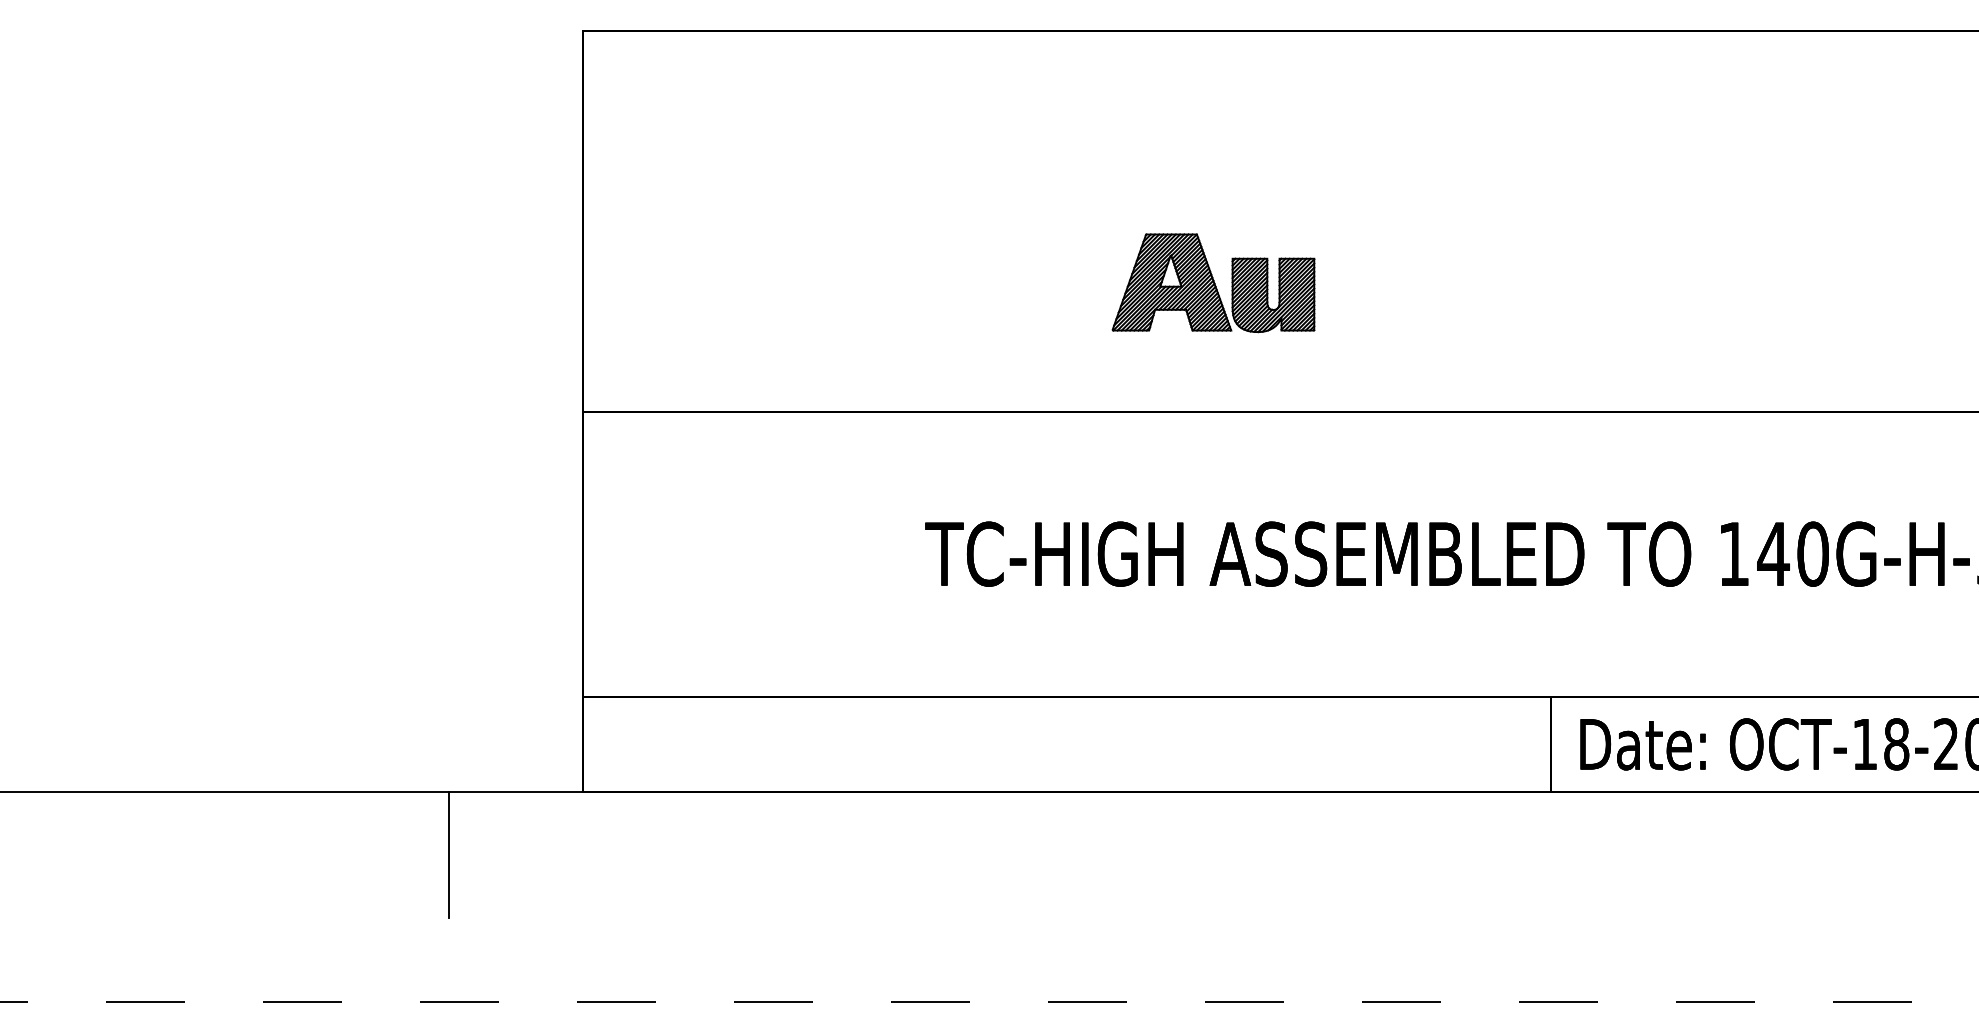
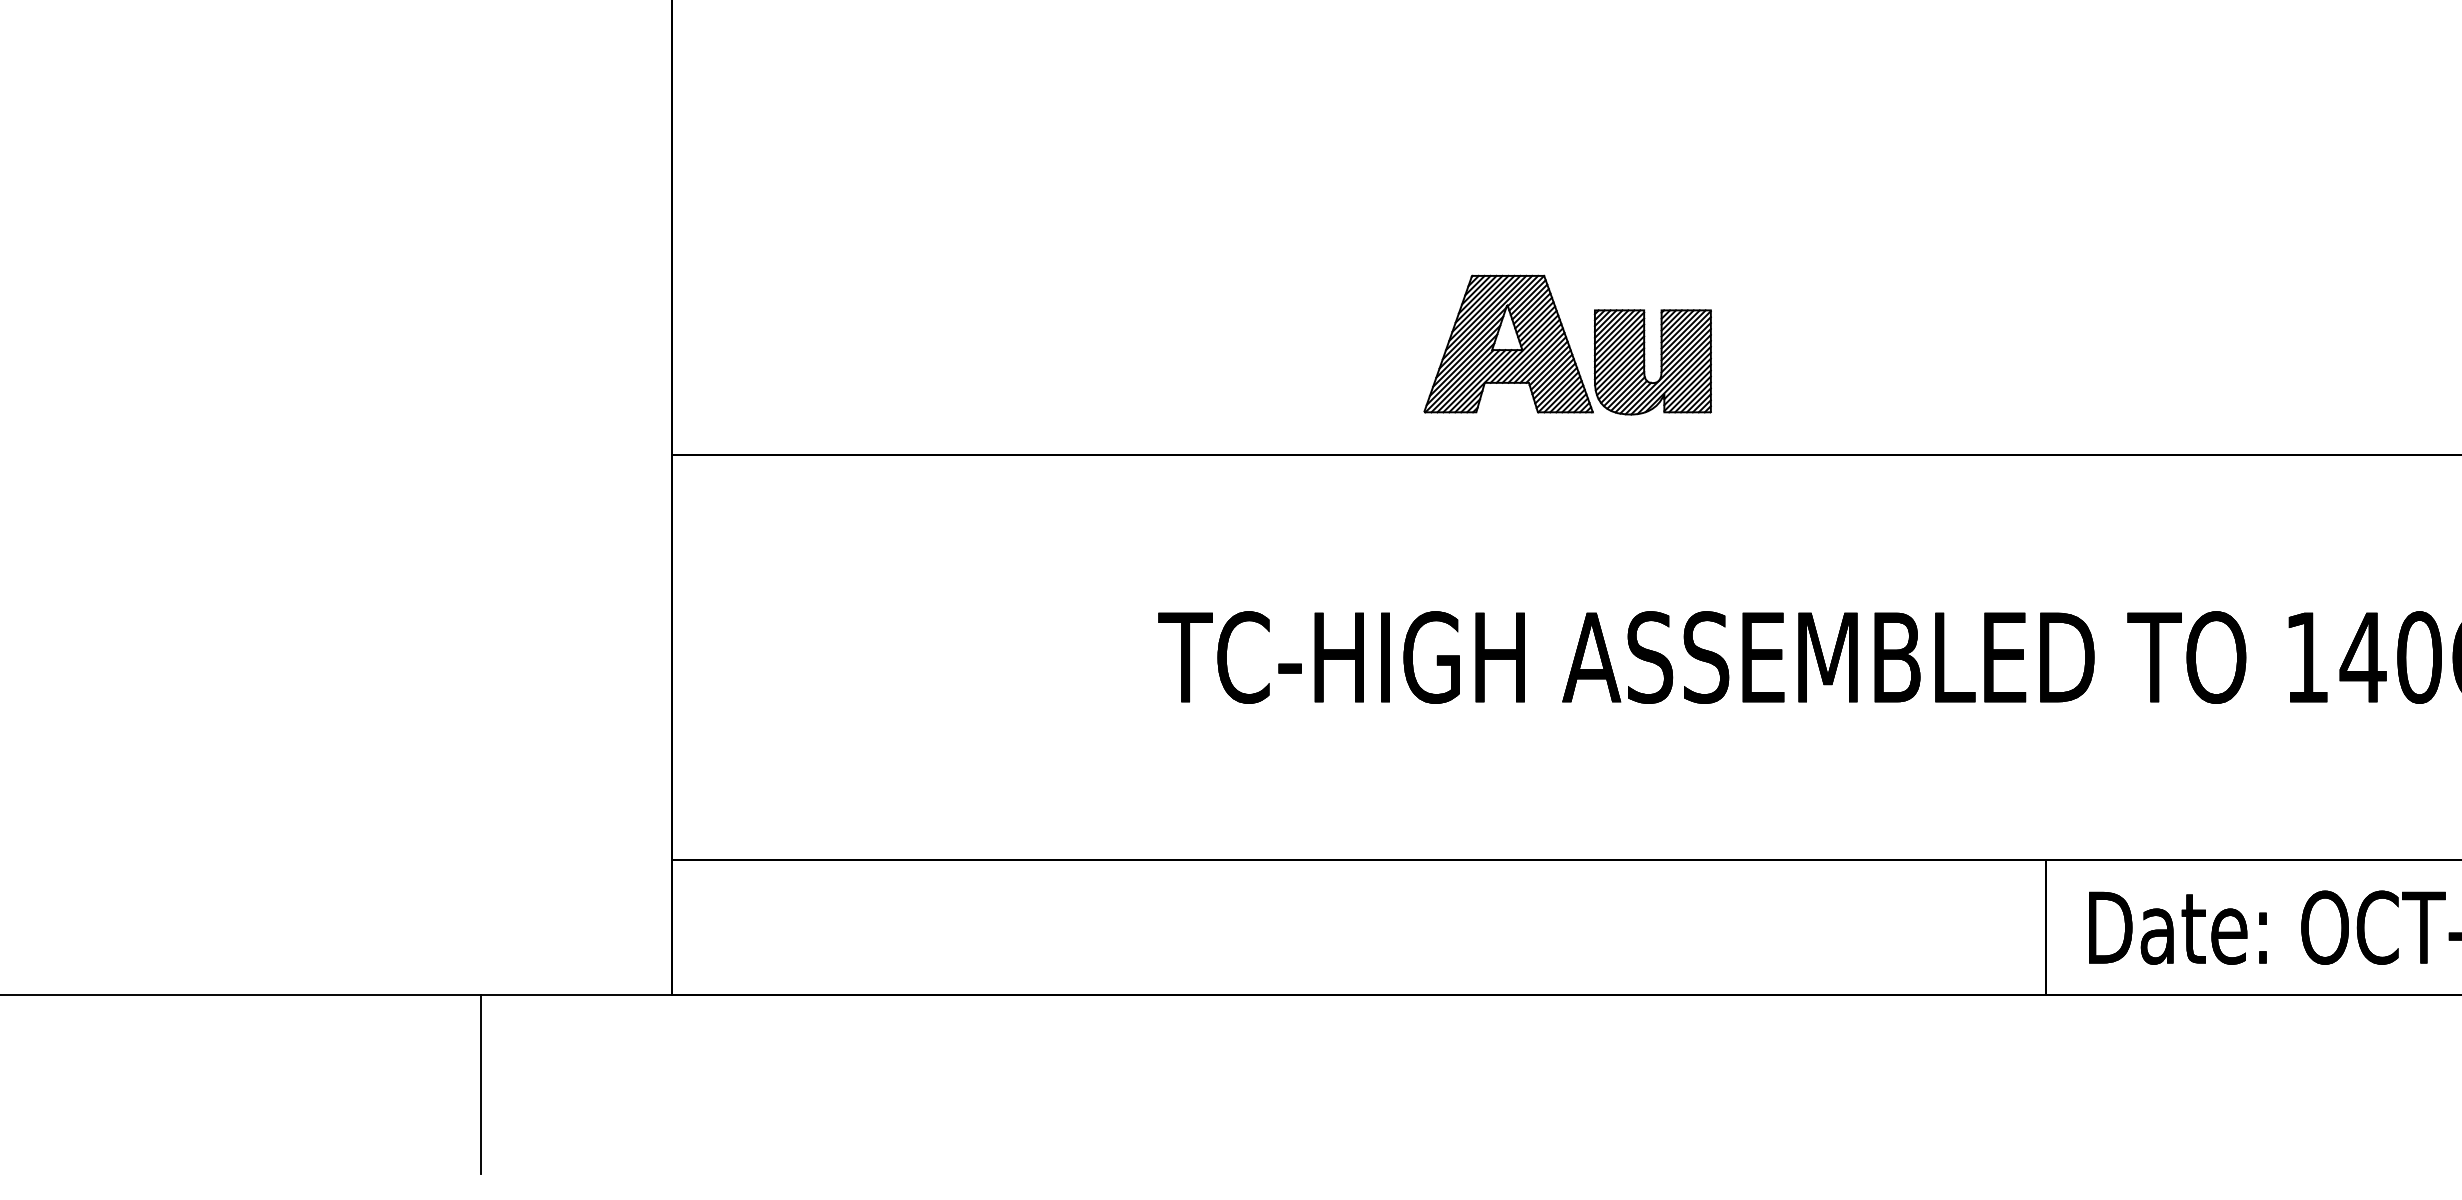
part: (1213, 283) -> (1567, 345), moved

